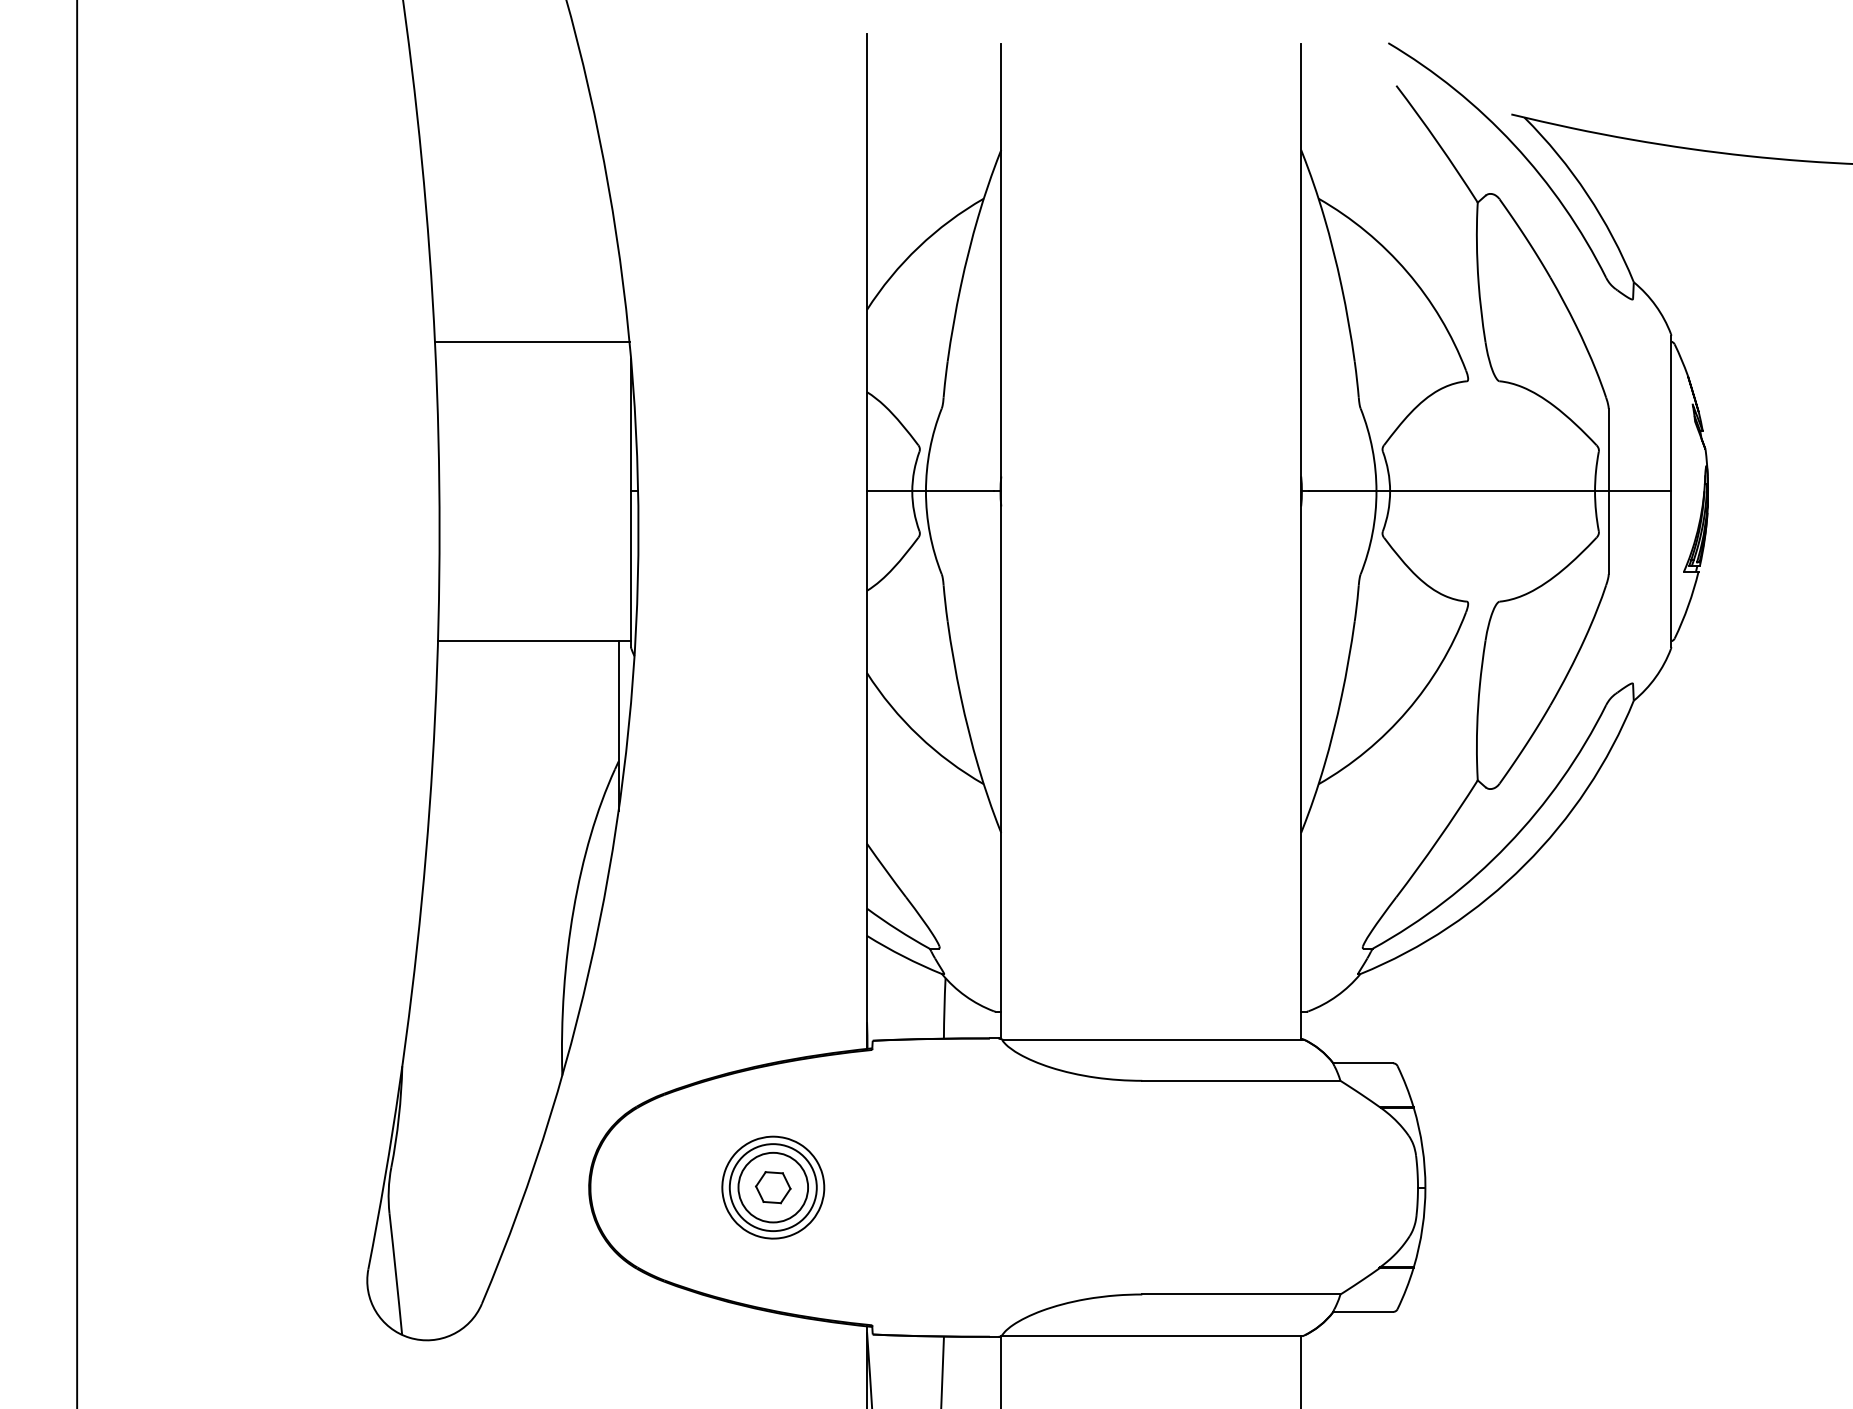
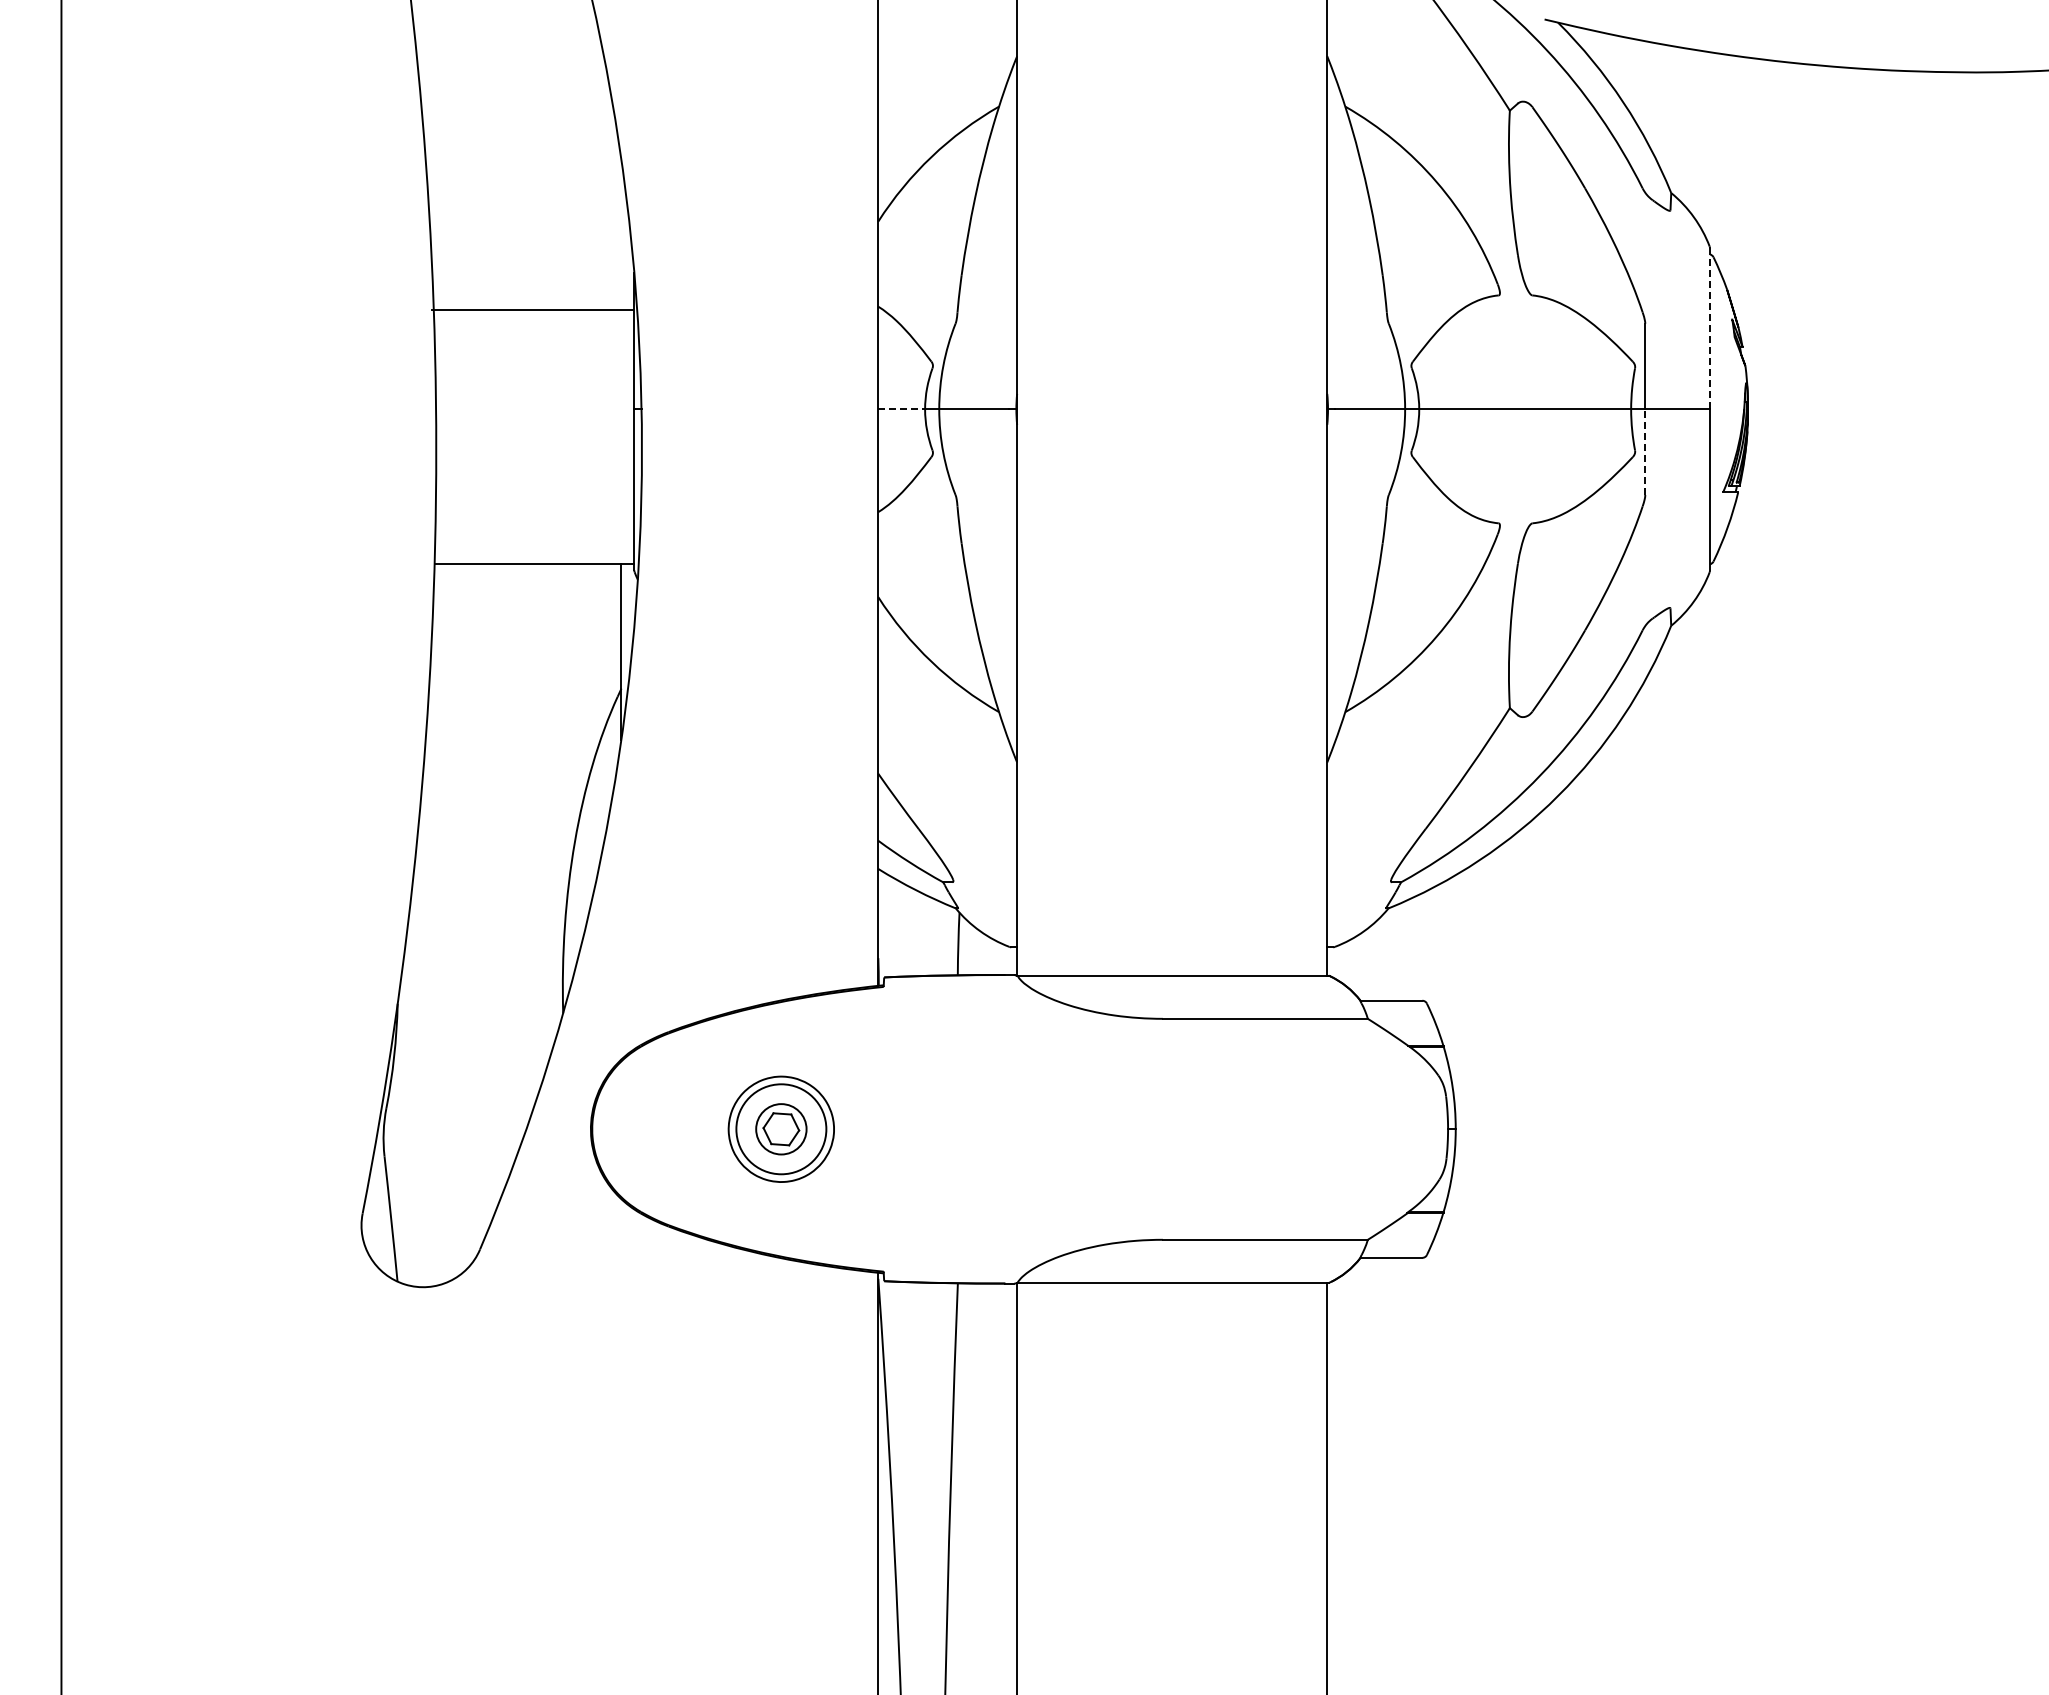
line: (531, 341) -> (531, 310), moved
line: (1671, 413) -> (1710, 328), solid -> dashed
line: (890, 491) -> (902, 409), solid -> dashed
line: (1608, 533) -> (1645, 452), solid -> dashed
circle: (773, 1187) -> (781, 1129), size x0.7

